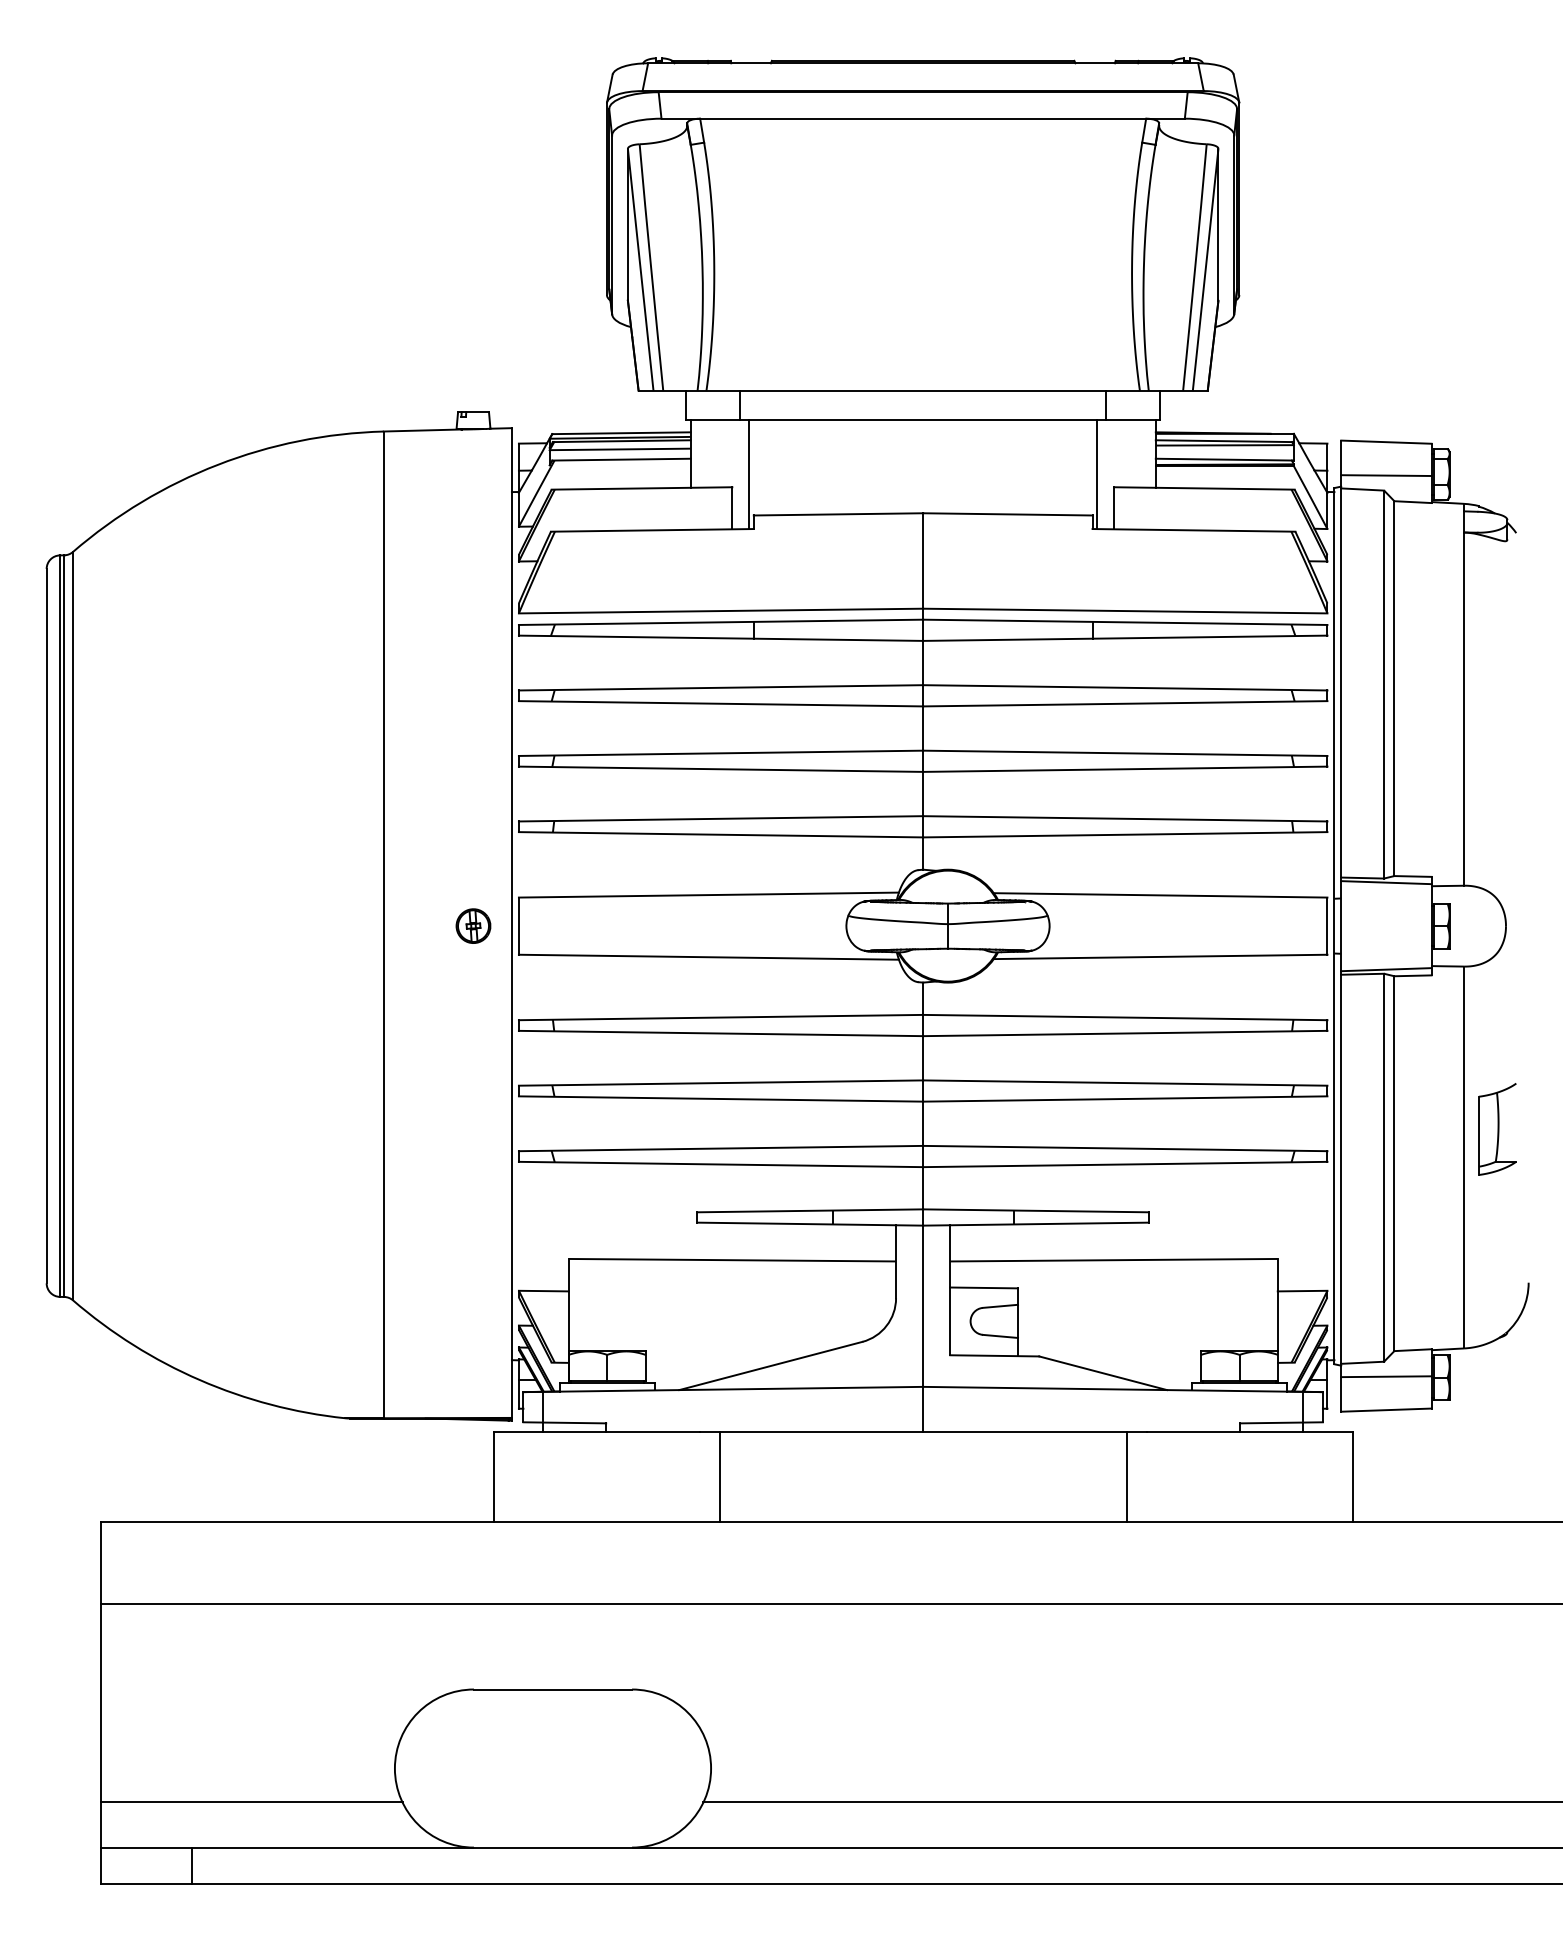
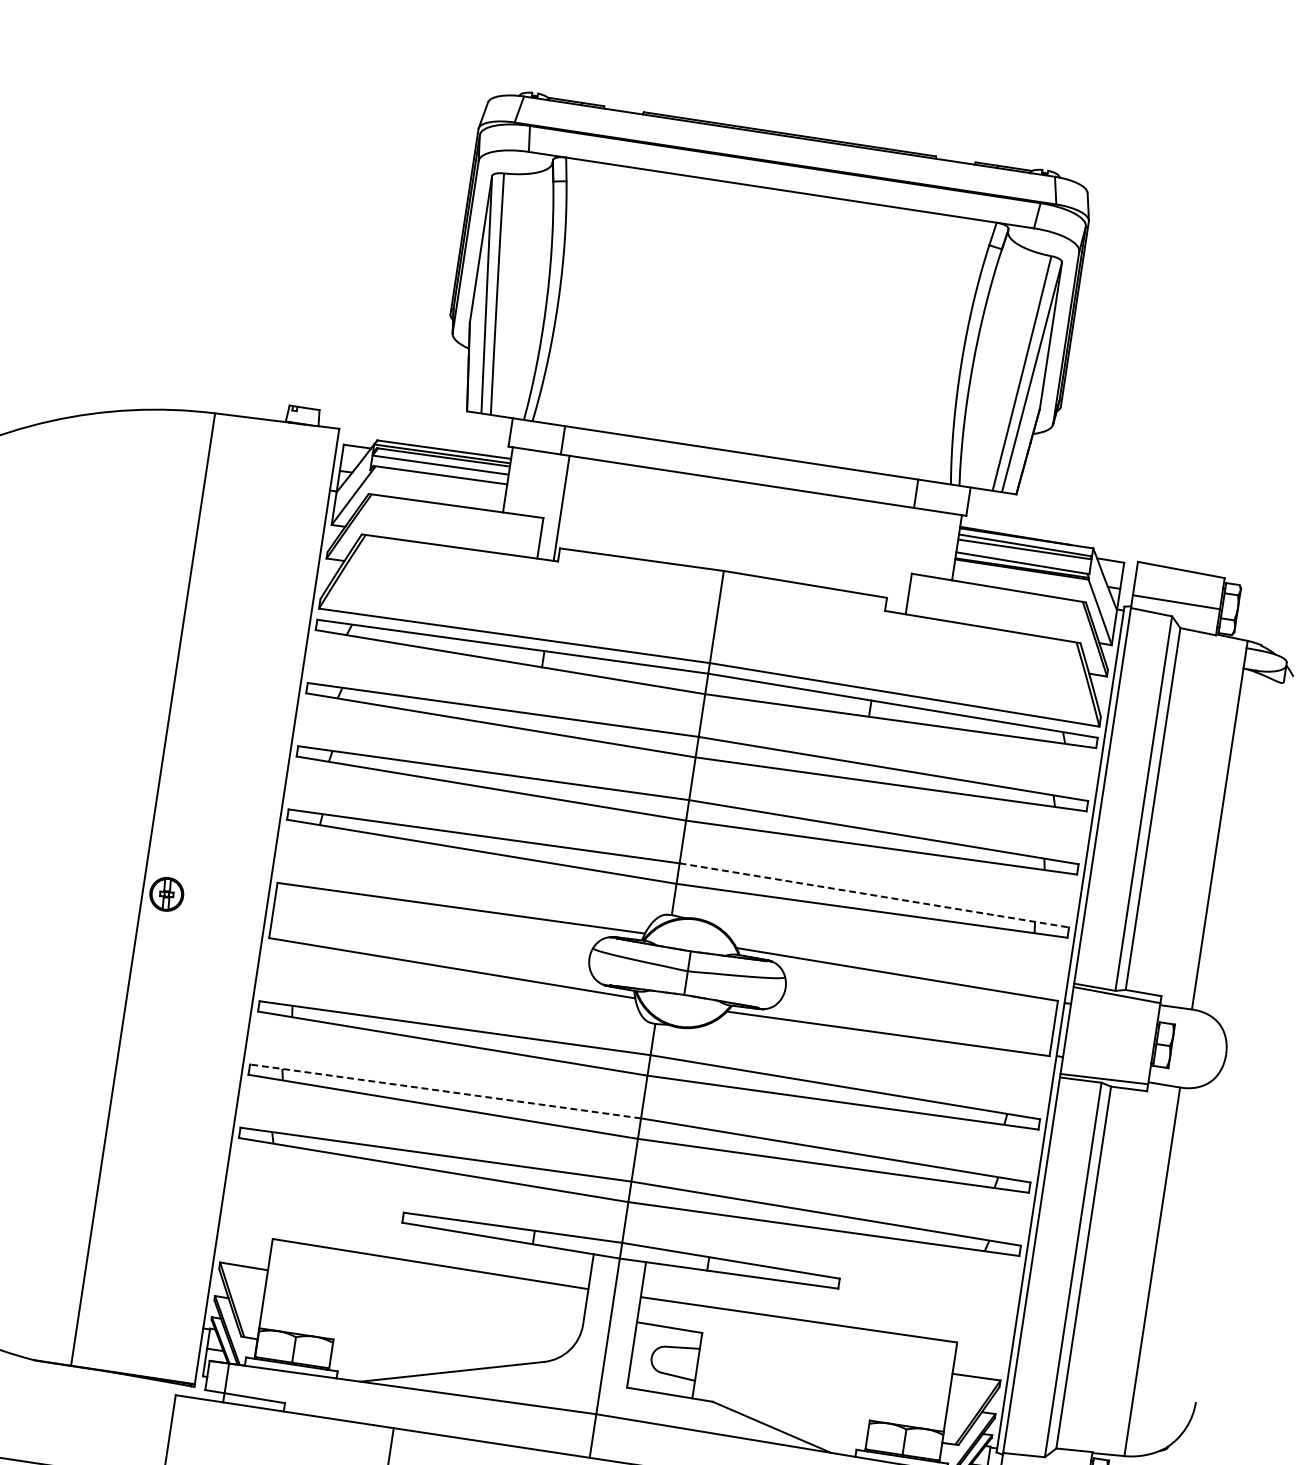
line: (1097, 474) -> (897, 559), removed
line: (1125, 818) -> (874, 895), solid -> dashed
part: (473, 925) -> (166, 893), moved
line: (720, 1083) -> (444, 1091), solid -> dashed
part: (1497, 1129) -> (1188, 1249), removed

